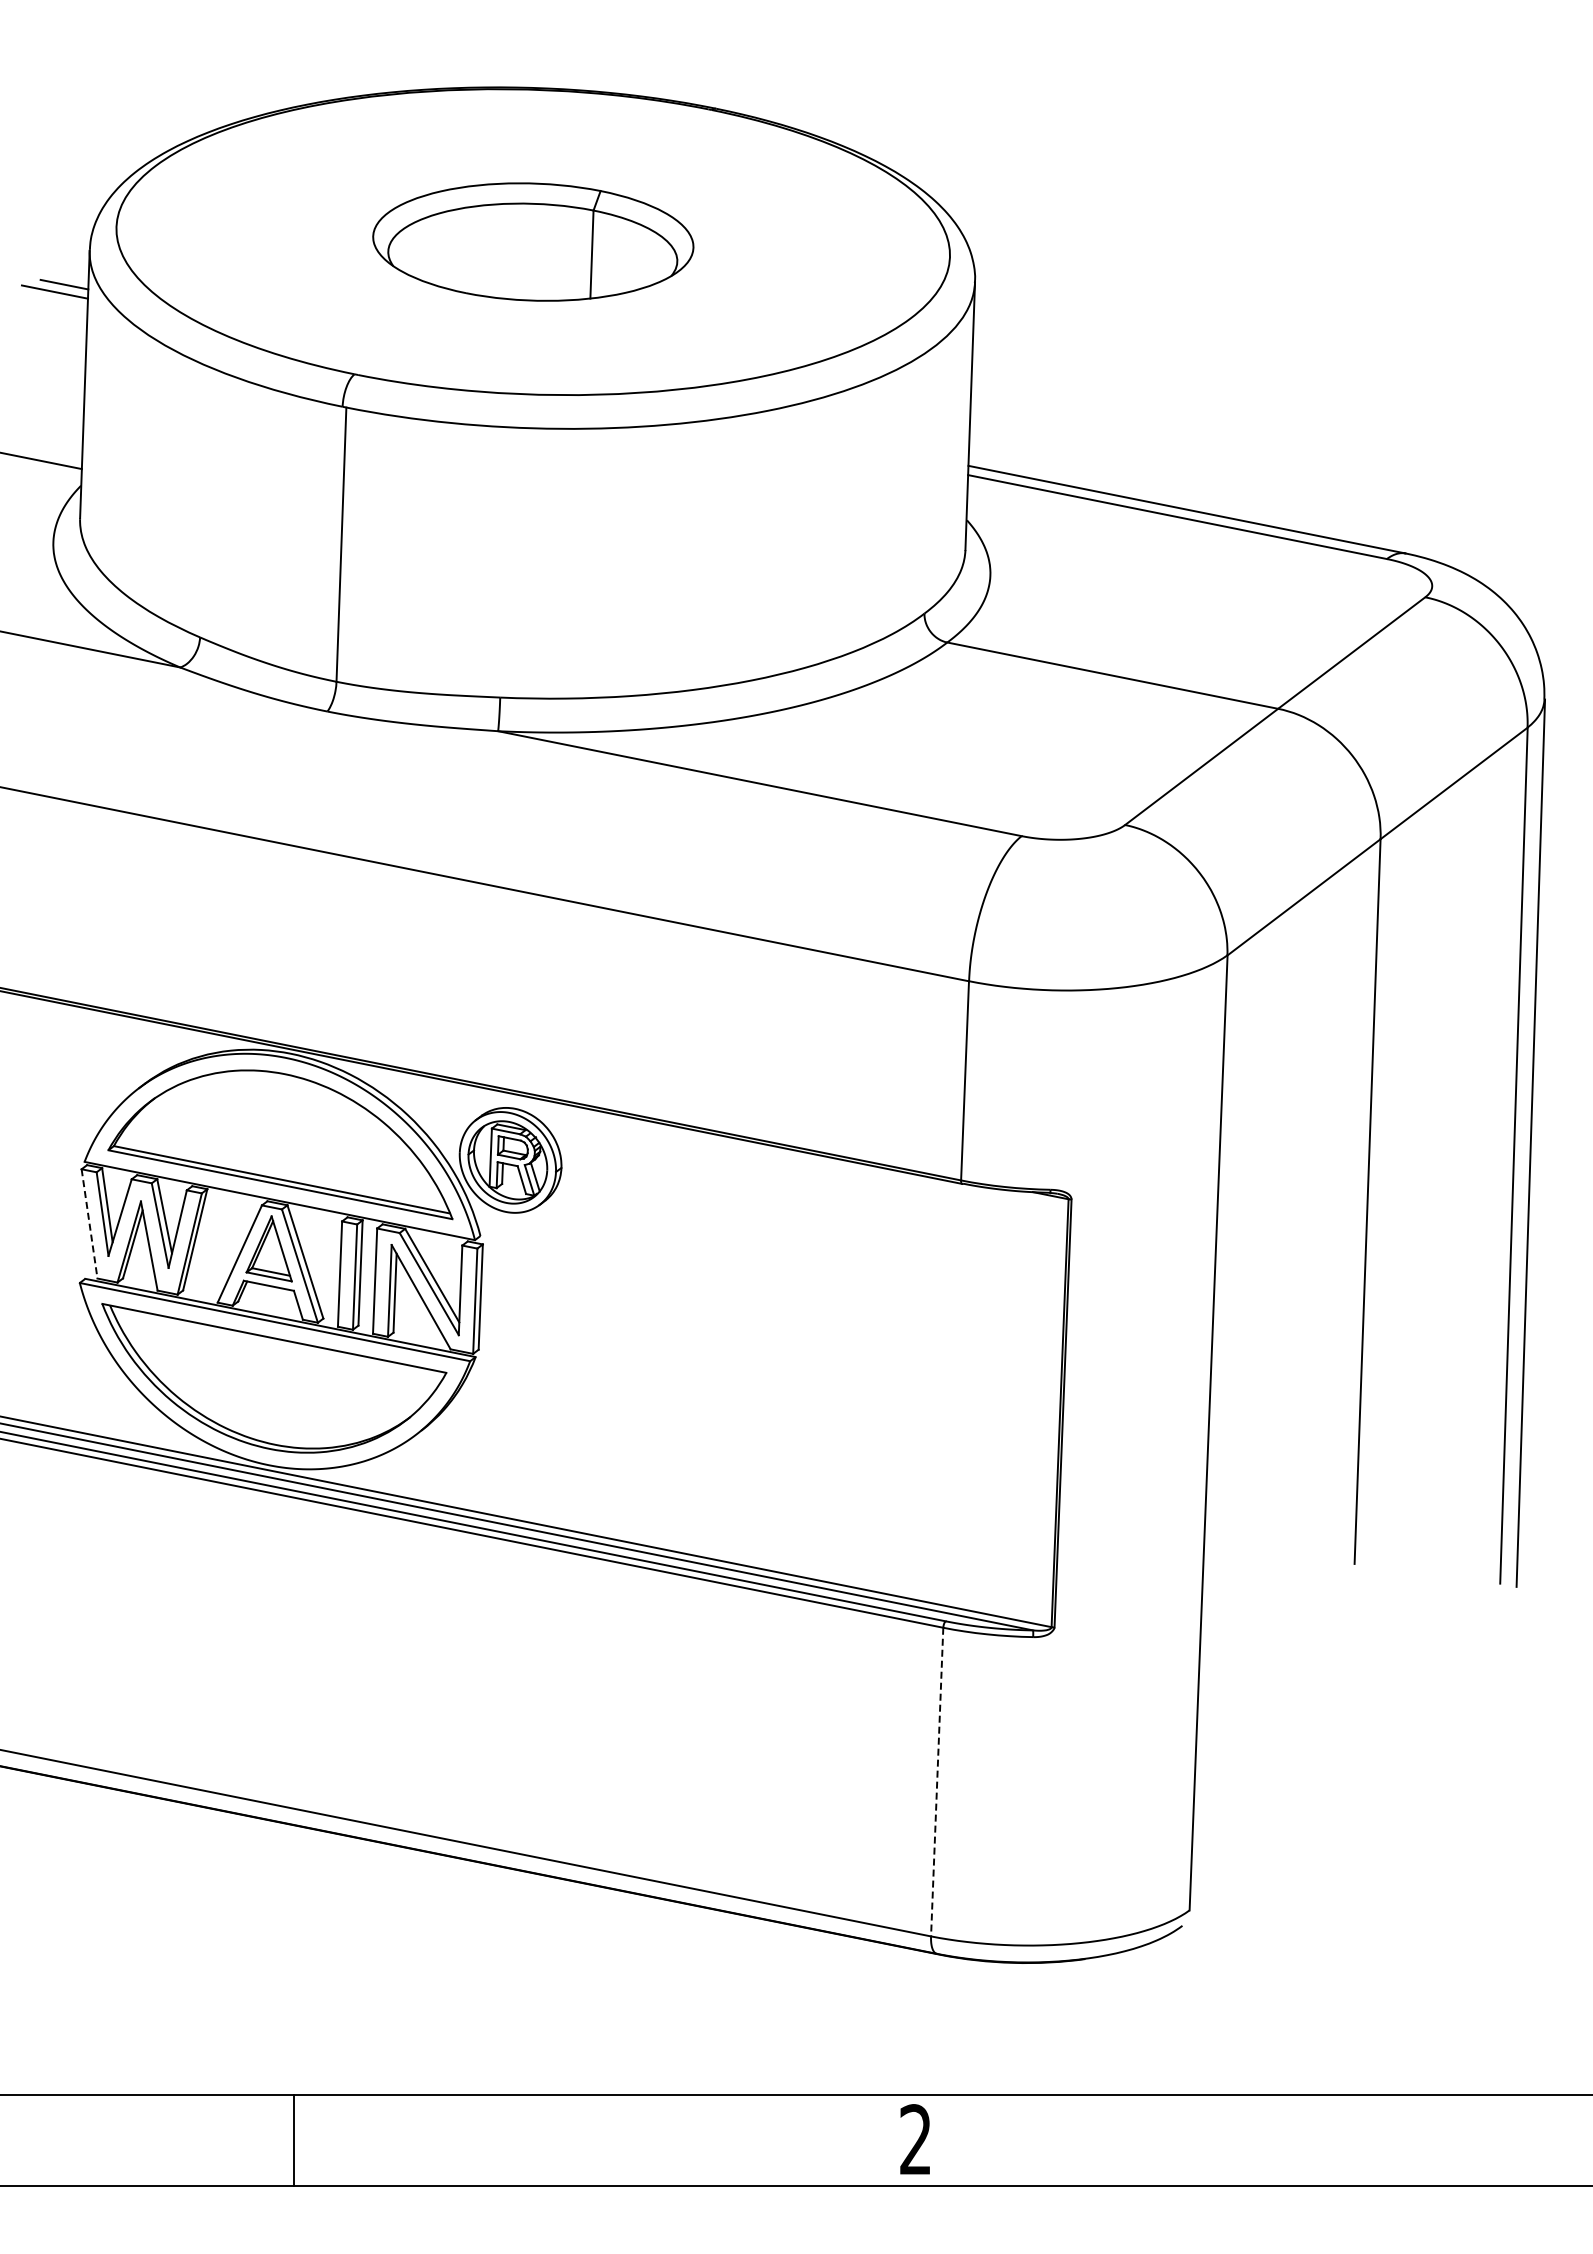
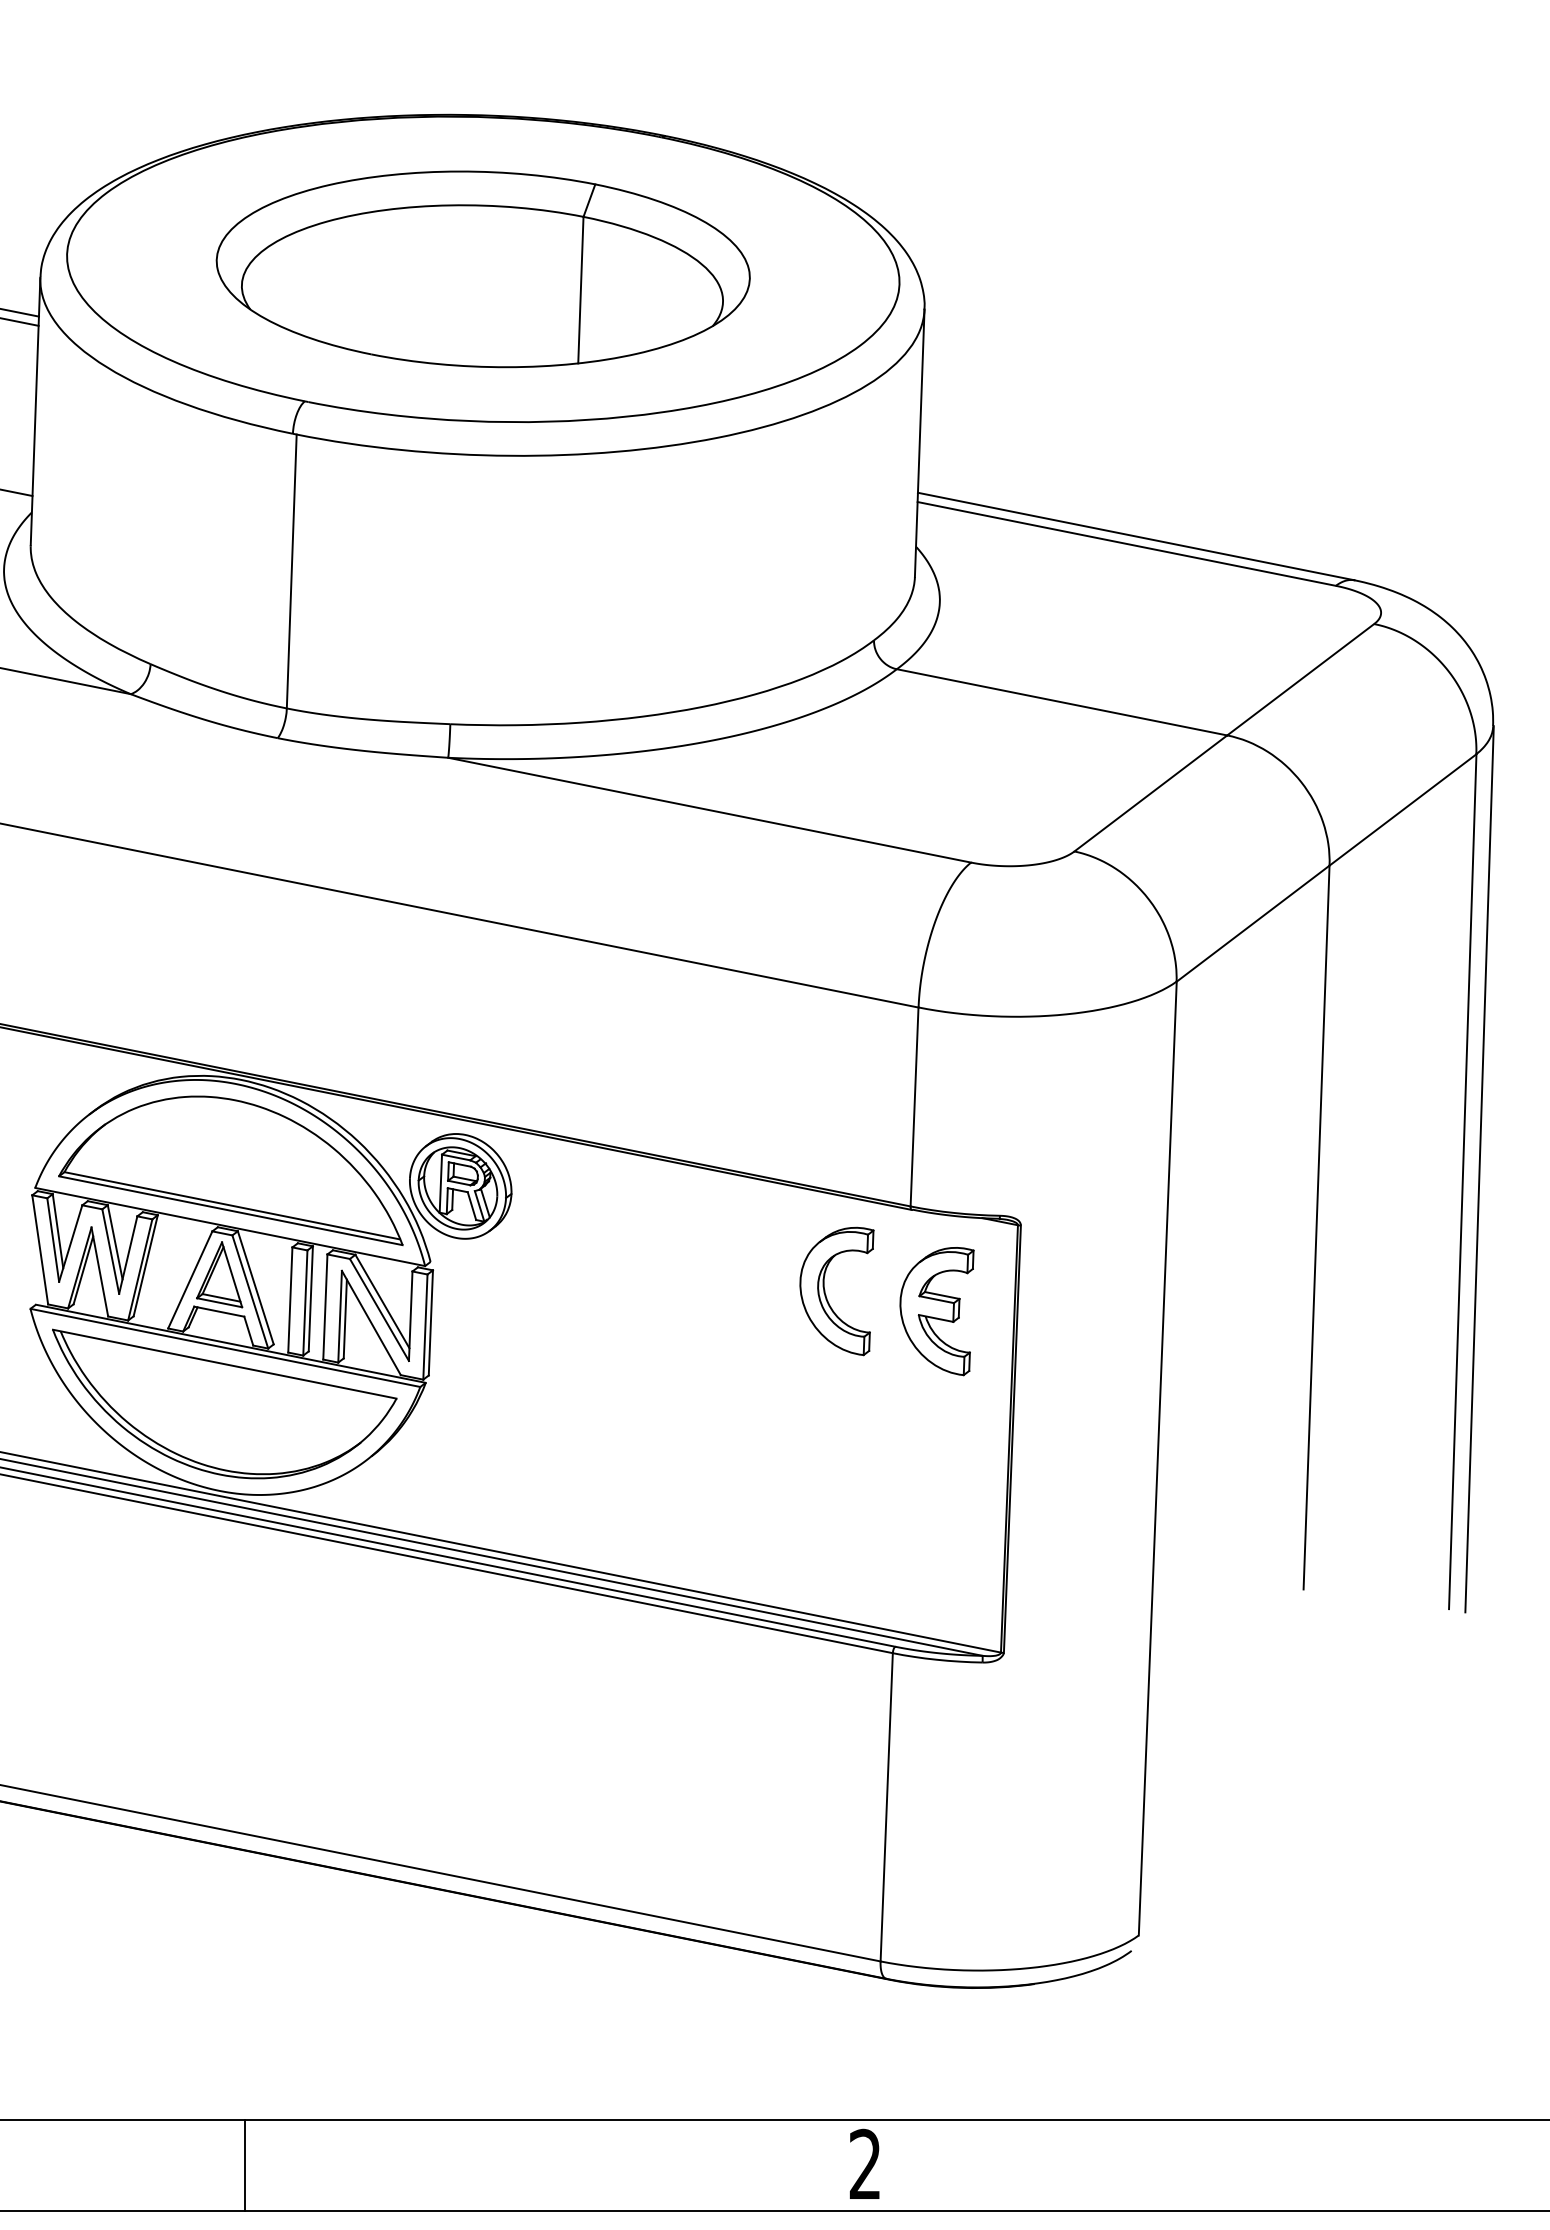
part: (533, 241) -> (483, 268), size x1.67
line: (89, 1224) -> (40, 1250), dashed -> solid
part: (876, 1267) -> (826, 1293), added
part: (987, 1285) -> (936, 1311), added
line: (937, 1782) -> (887, 1807), dashed -> solid

